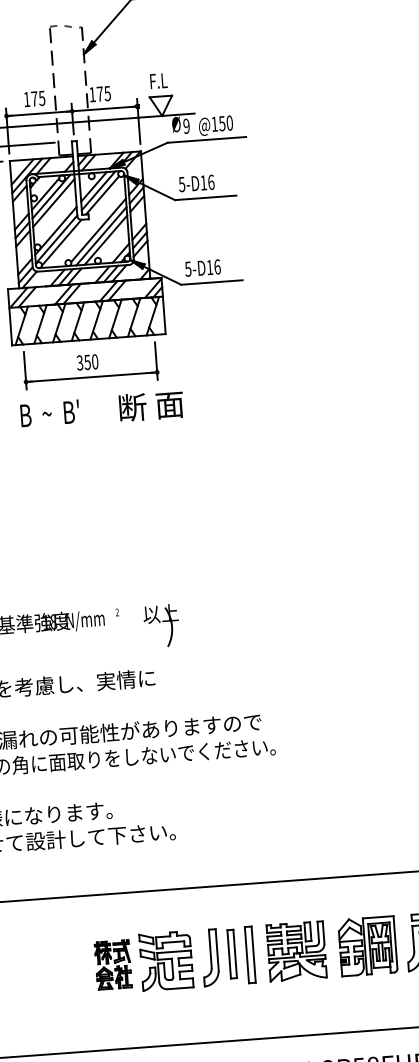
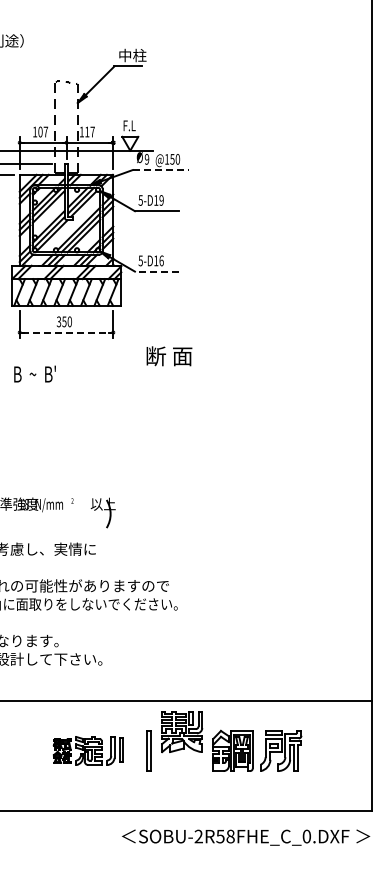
text: (103, 93) -> (89, 131), 175 -> 117
text: (38, 97) -> (43, 131), 175 -> 107
line: (208, 140) -> (161, 170), solid -> dashed
text: (211, 182) -> (161, 200), 5-D16 -> 5-D19
line: (211, 282) -> (156, 271), solid -> dashed
line: (92, 376) -> (67, 332), solid -> dashed
text: (151, 406) -> (169, 356), moved
text: (49, 412) -> (34, 373), moved
part: (297, 952) -> (182, 732), moved
part: (165, 960) -> (88, 750), size x0.7

